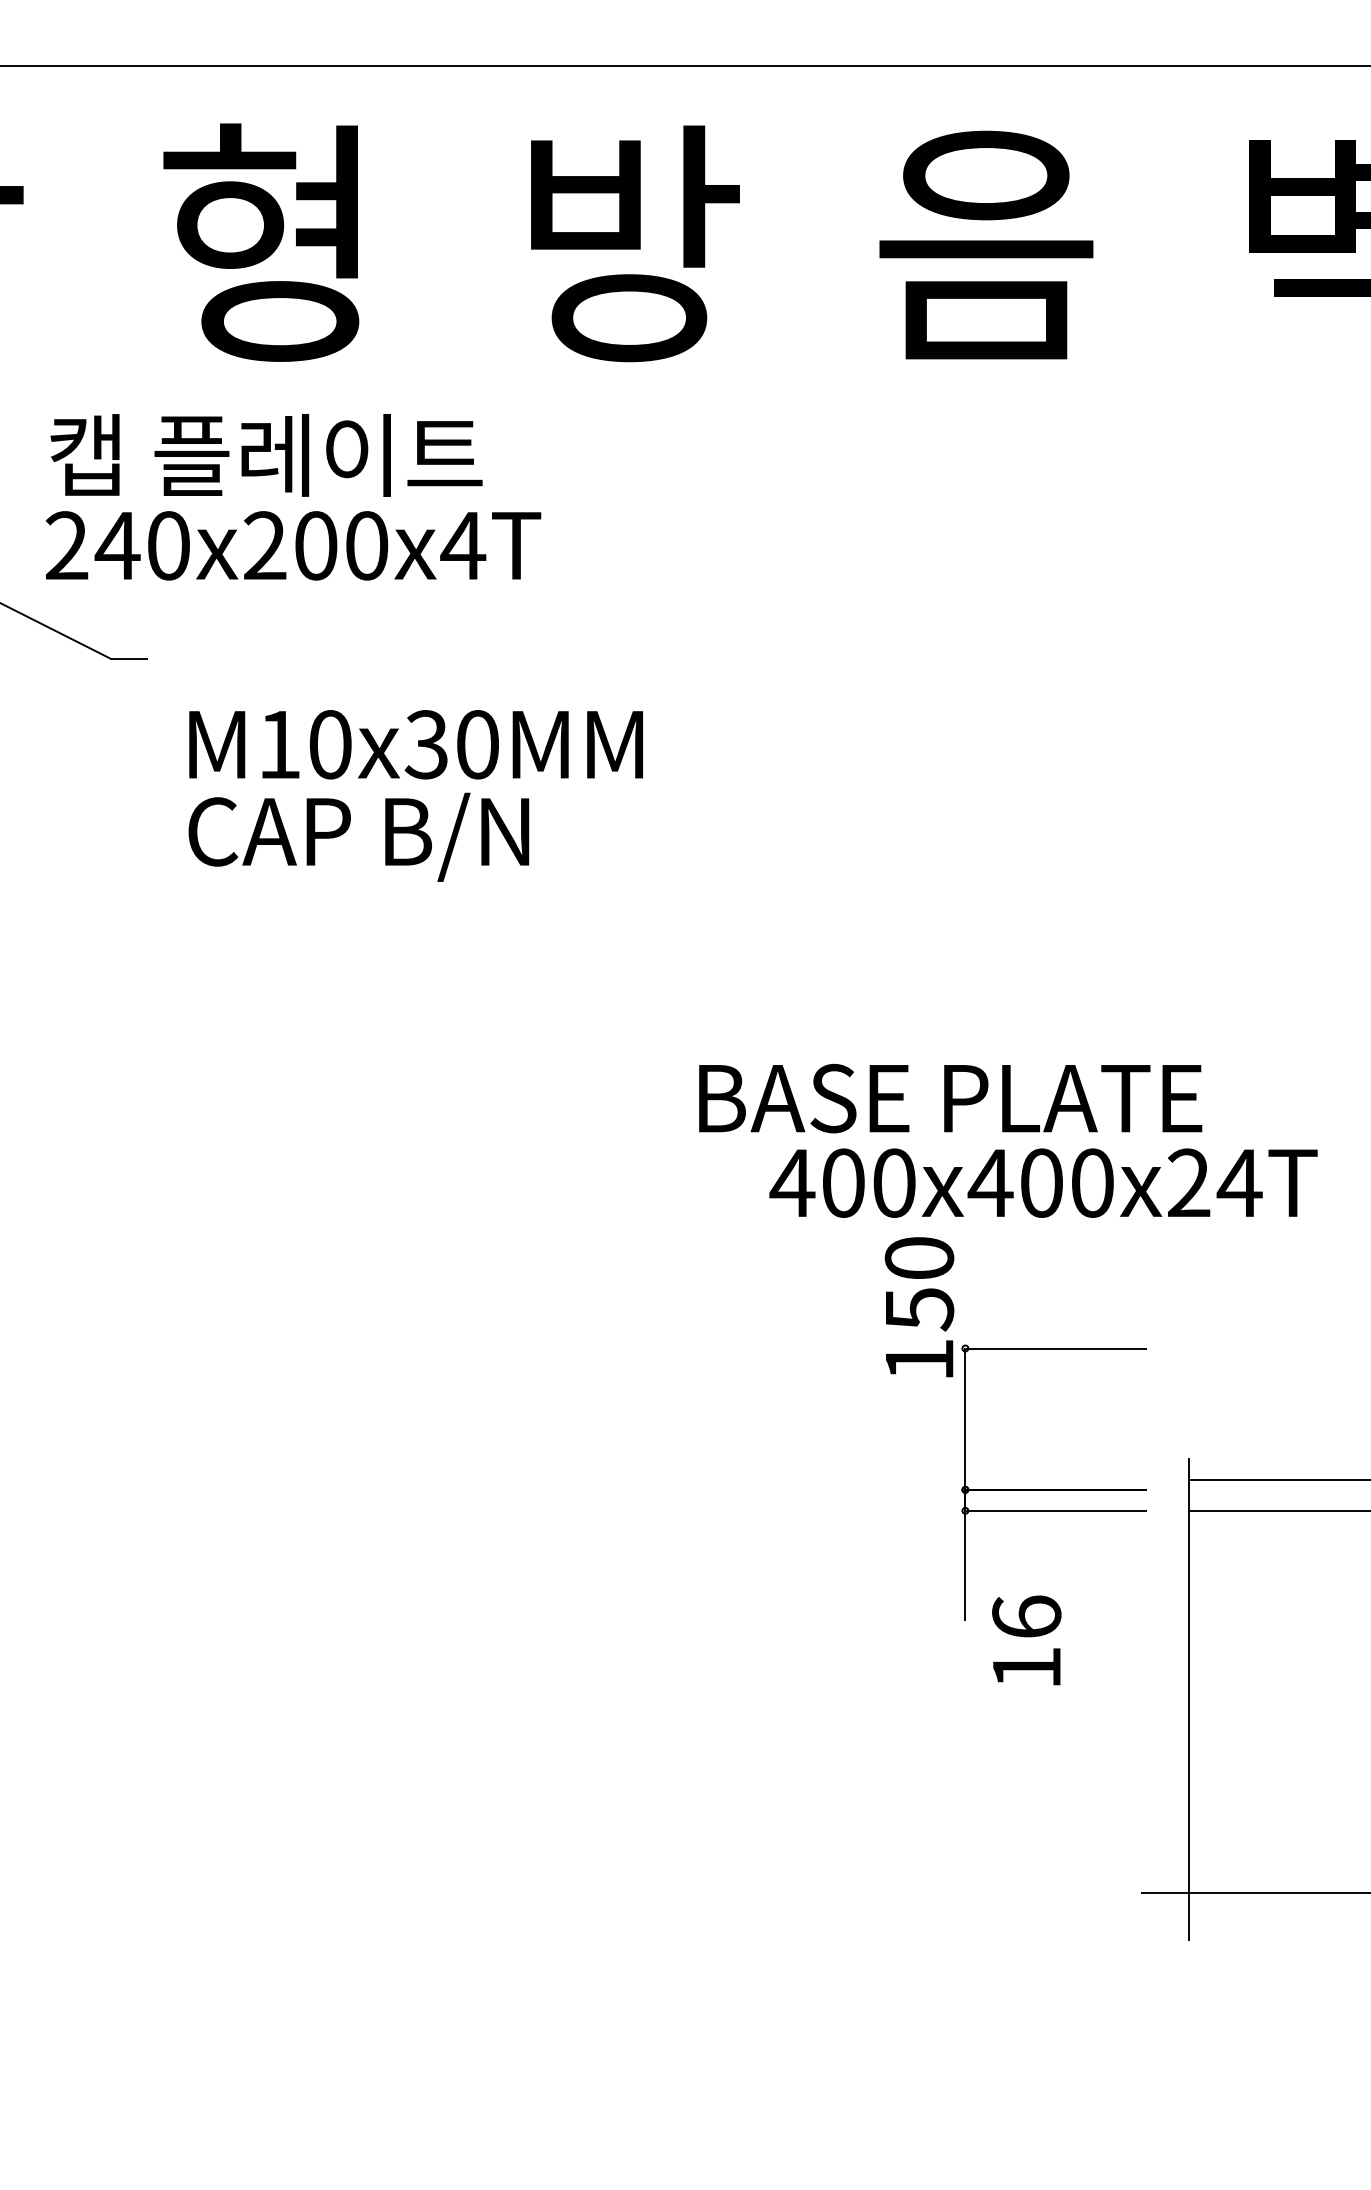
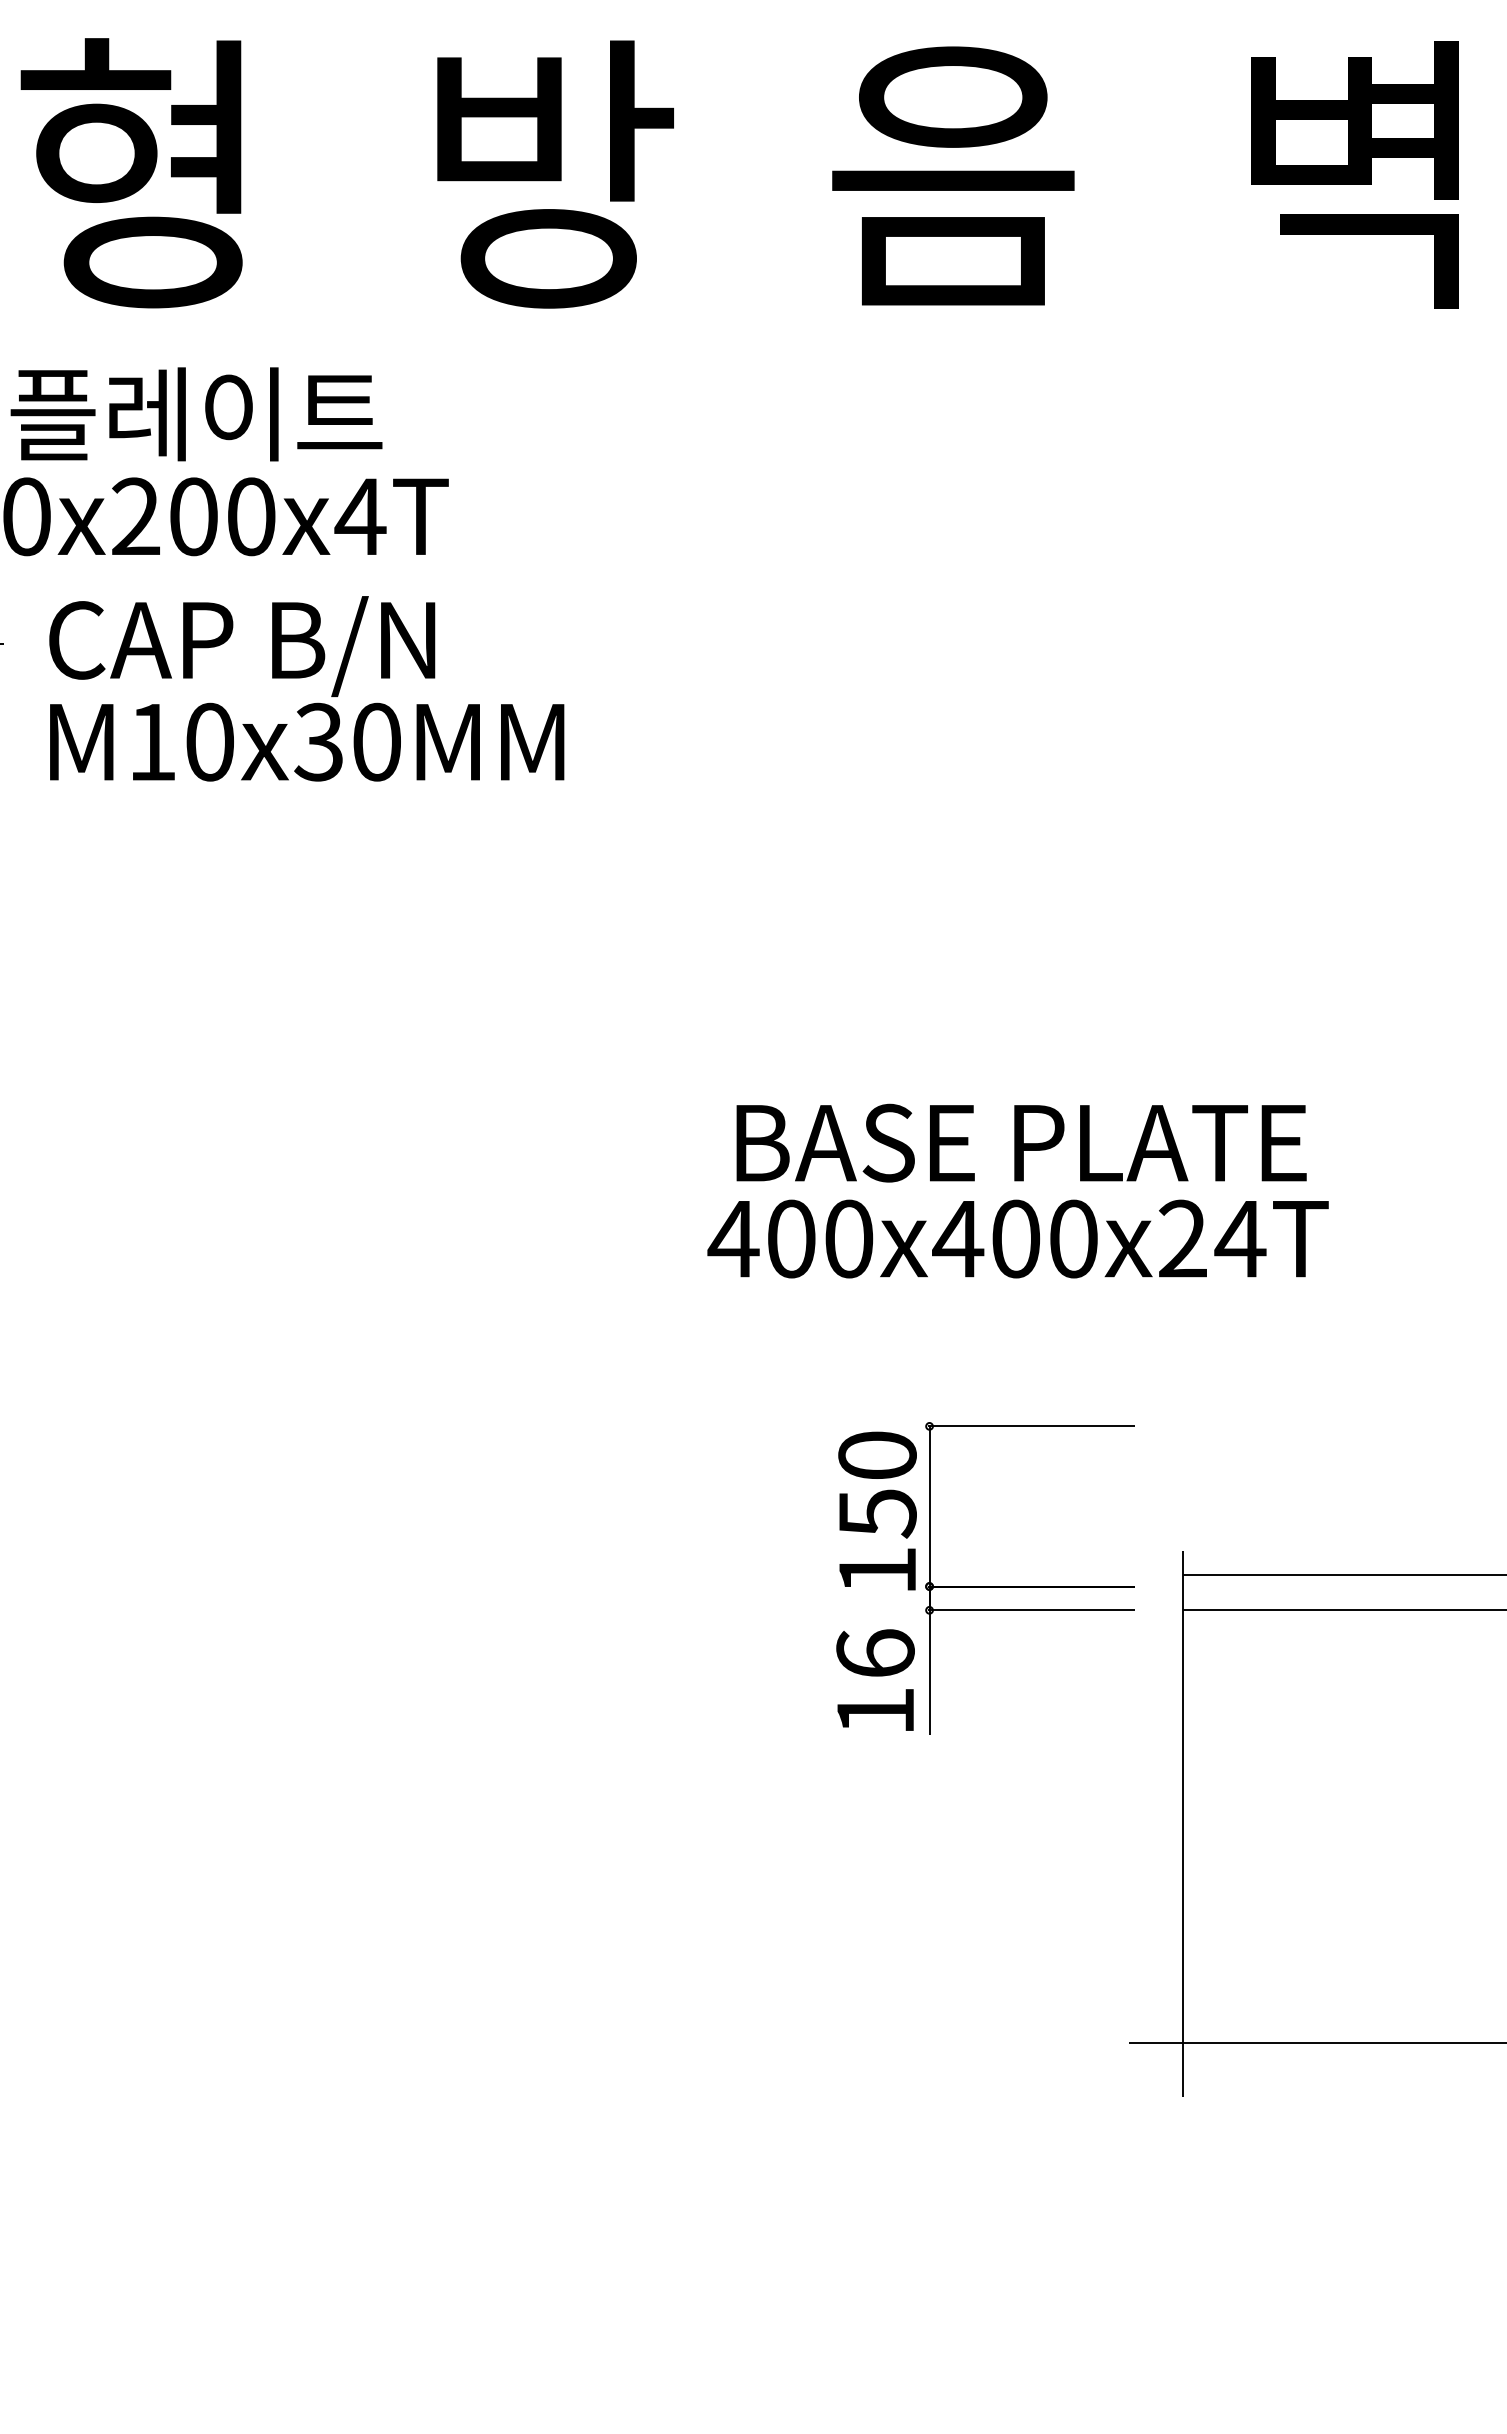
text: (358, 836) -> (241, 645), moved
text: (950, 1098) -> (1021, 1143), moved
text: (919, 1307) -> (877, 1511), moved
text: (1026, 1640) -> (875, 1680), moved

